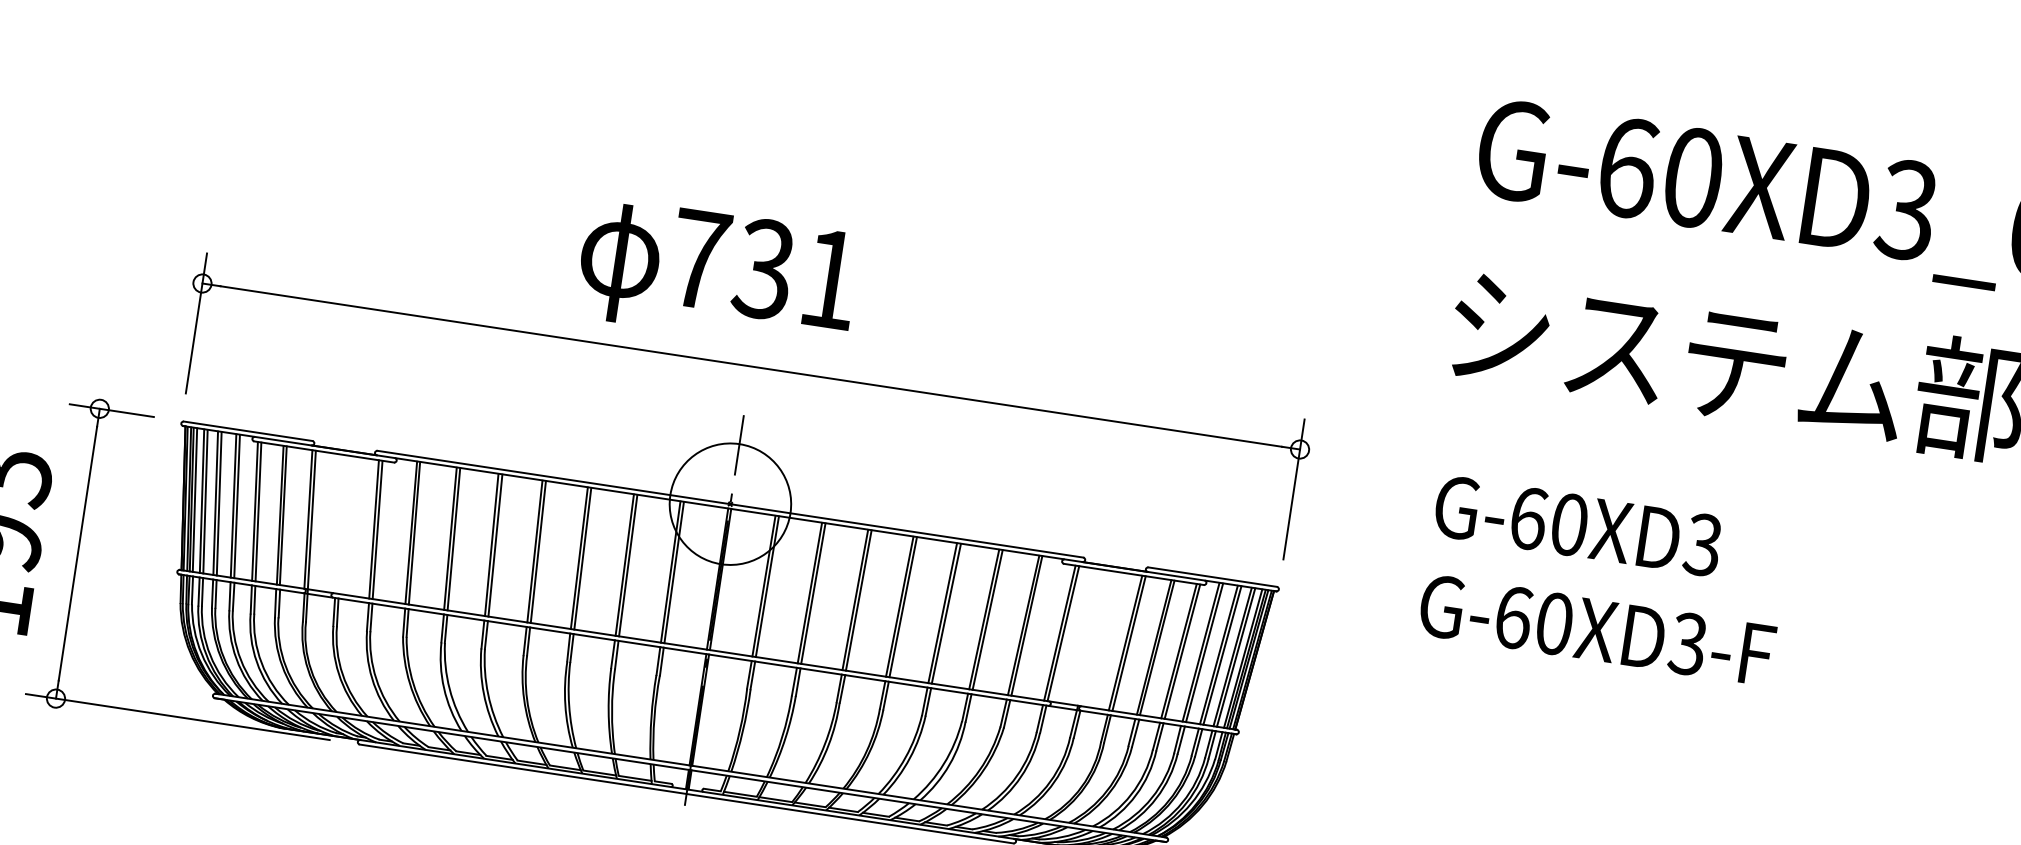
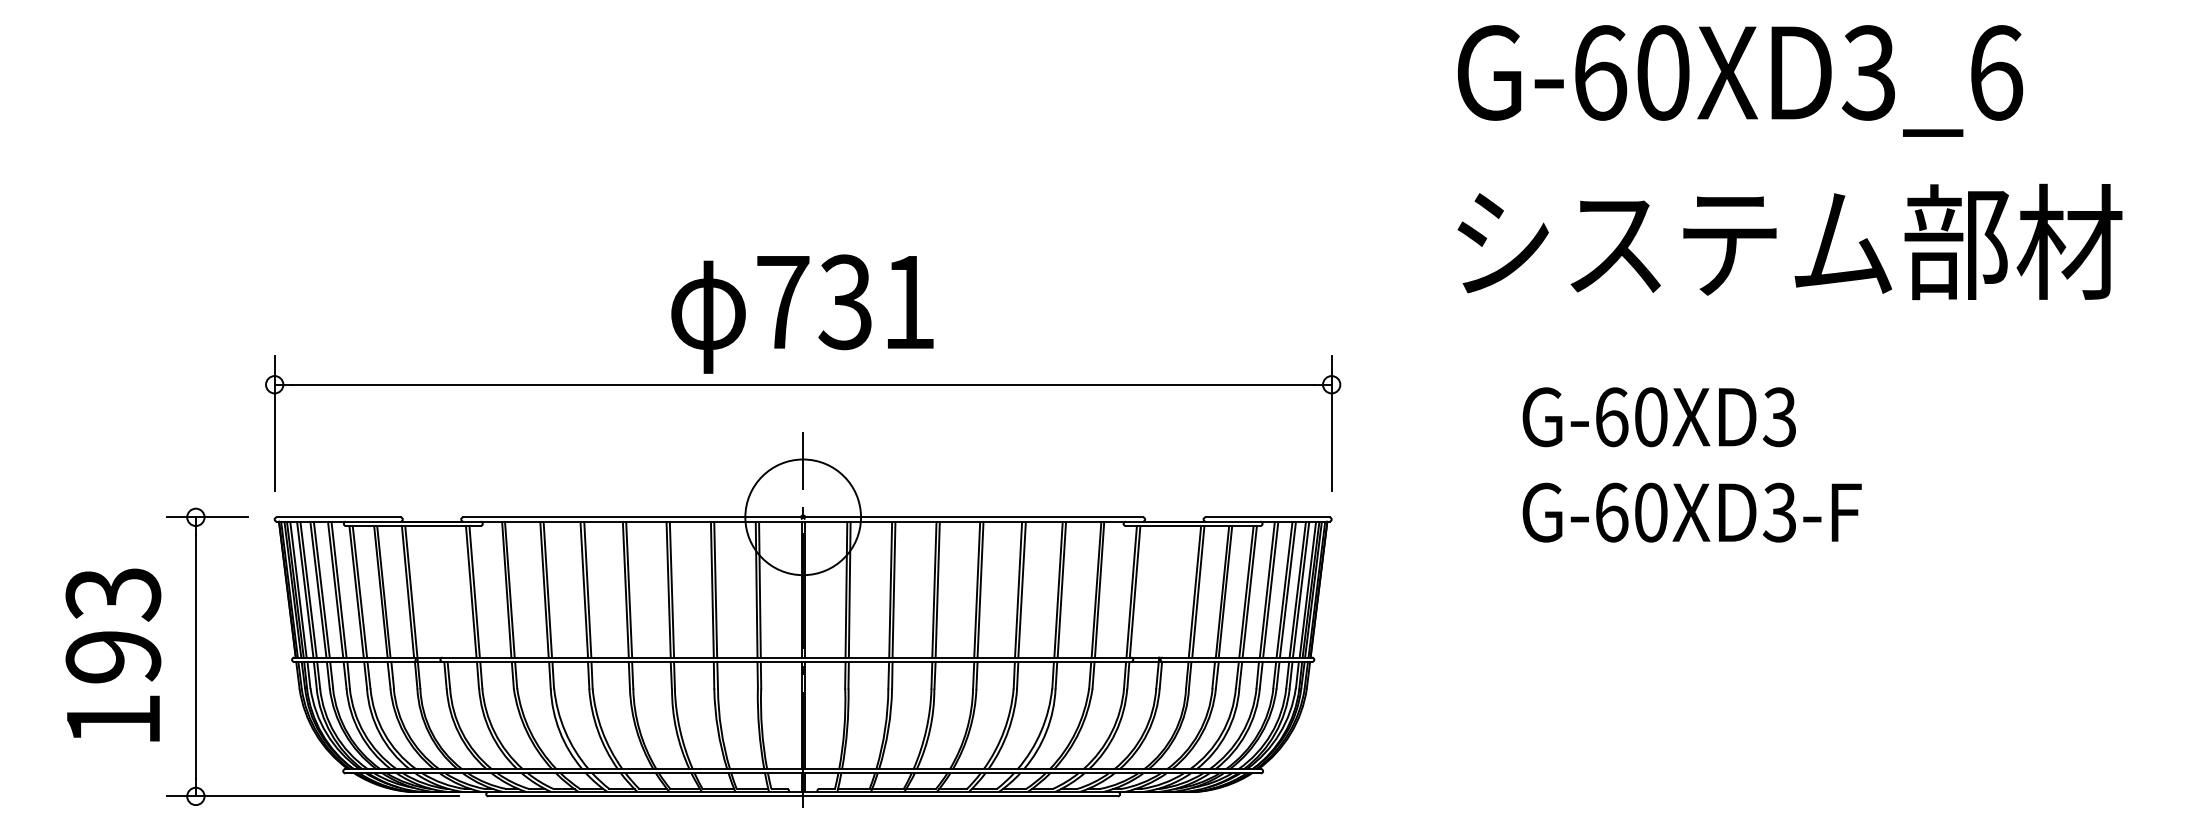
text: (717, 274) -> (802, 313), moved
text: (1577, 526) -> (1658, 417), moved
text: (1596, 630) -> (1691, 512), moved

